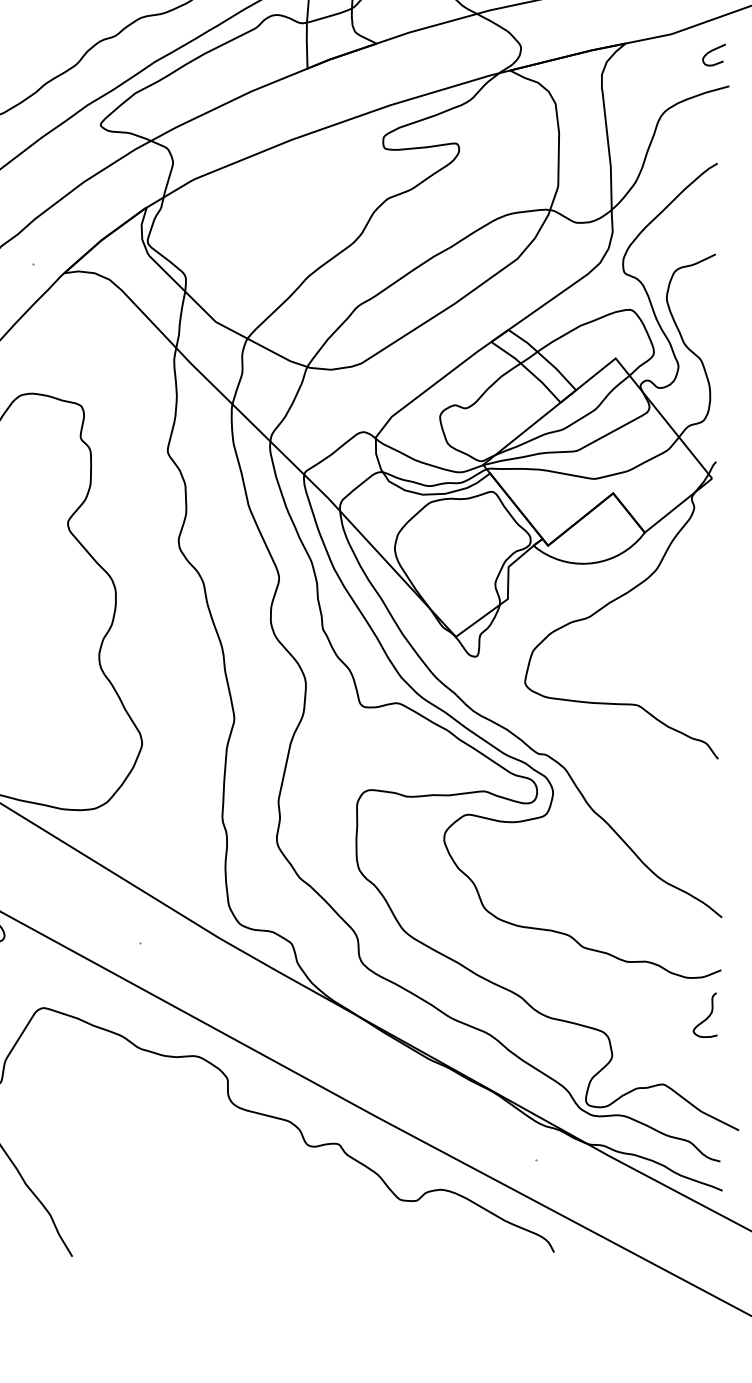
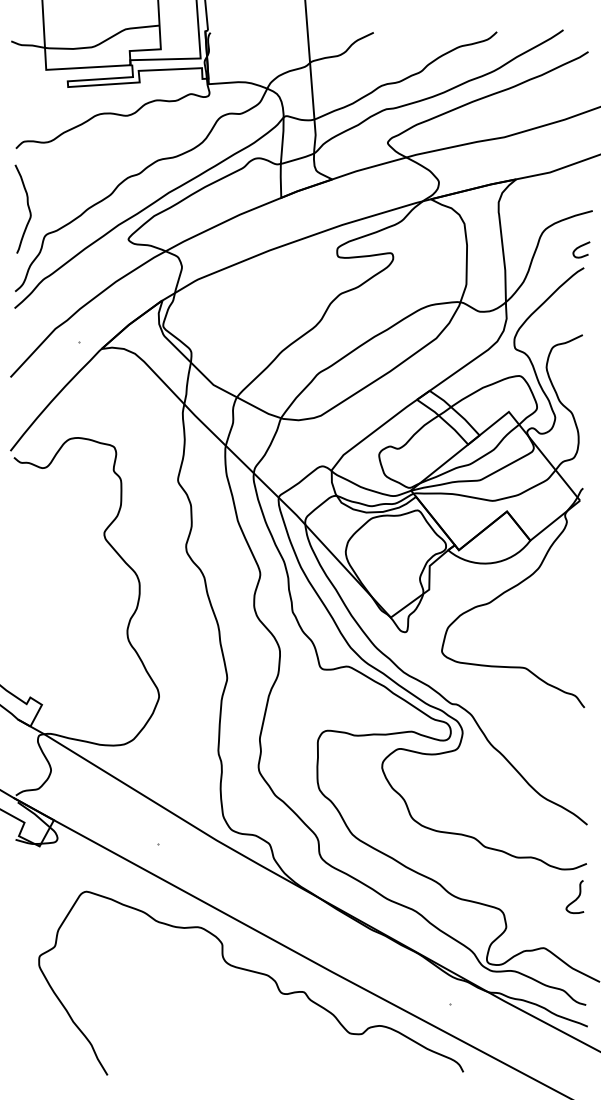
curve: (712, 51) -> (580, 247), moved

